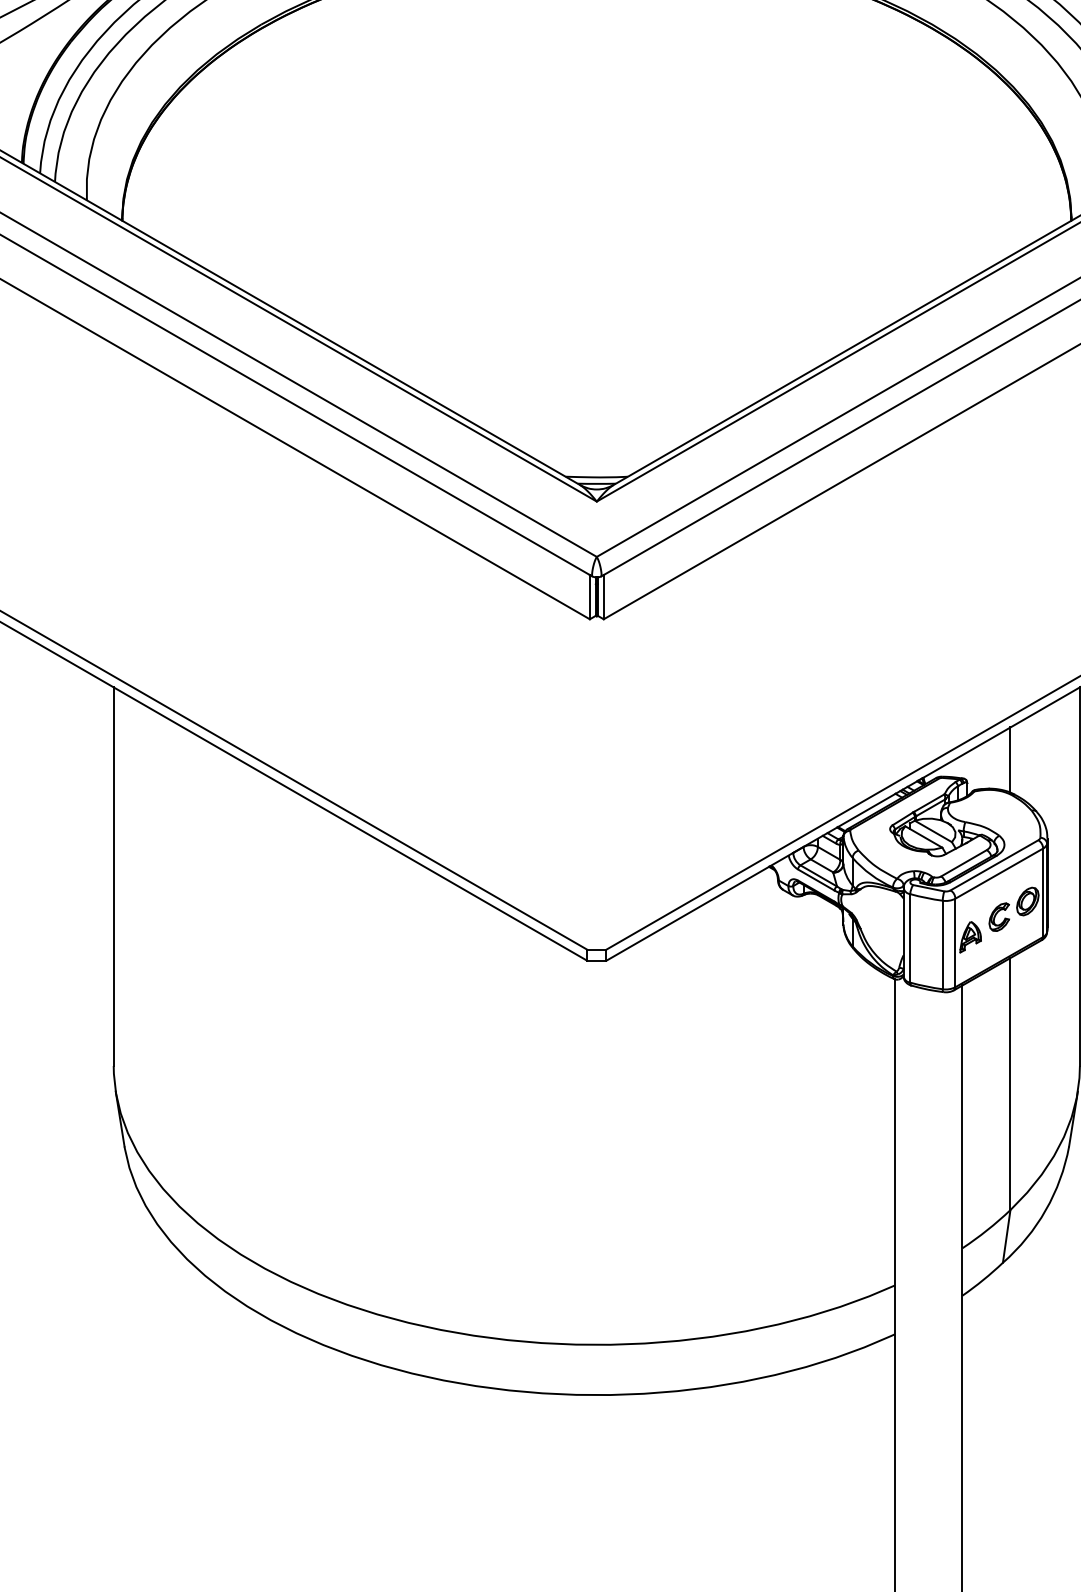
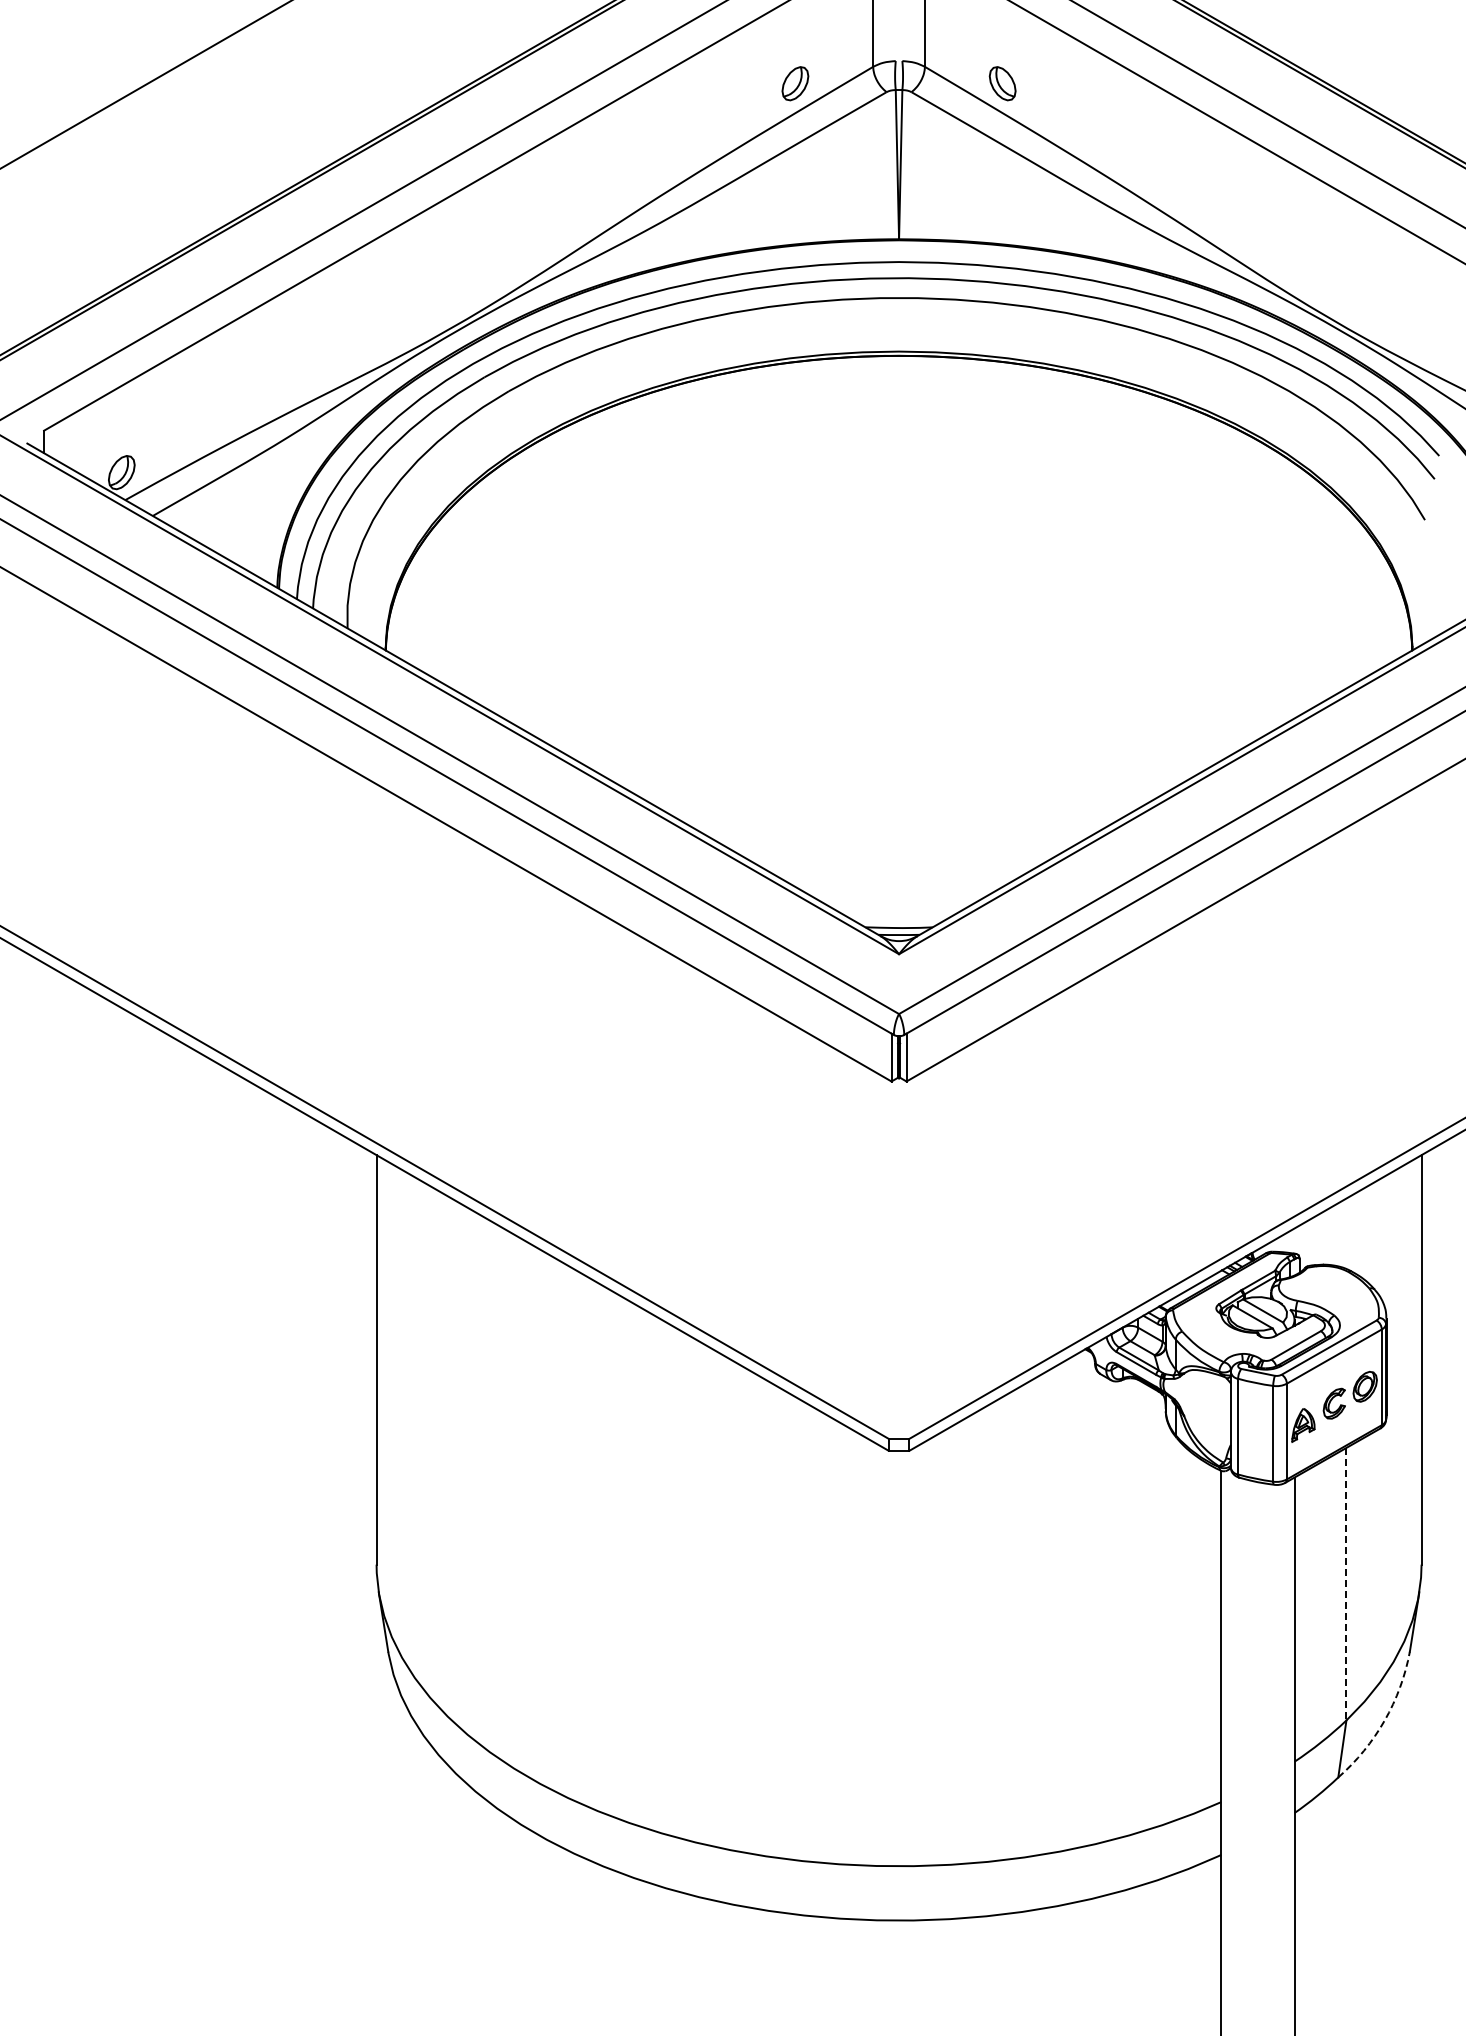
line: (1010, 759) -> (1346, 1233), removed
line: (1010, 1084) -> (1346, 1584), solid -> dashed
arc: (1045, 1210) -> (1384, 1720), solid -> dashed

